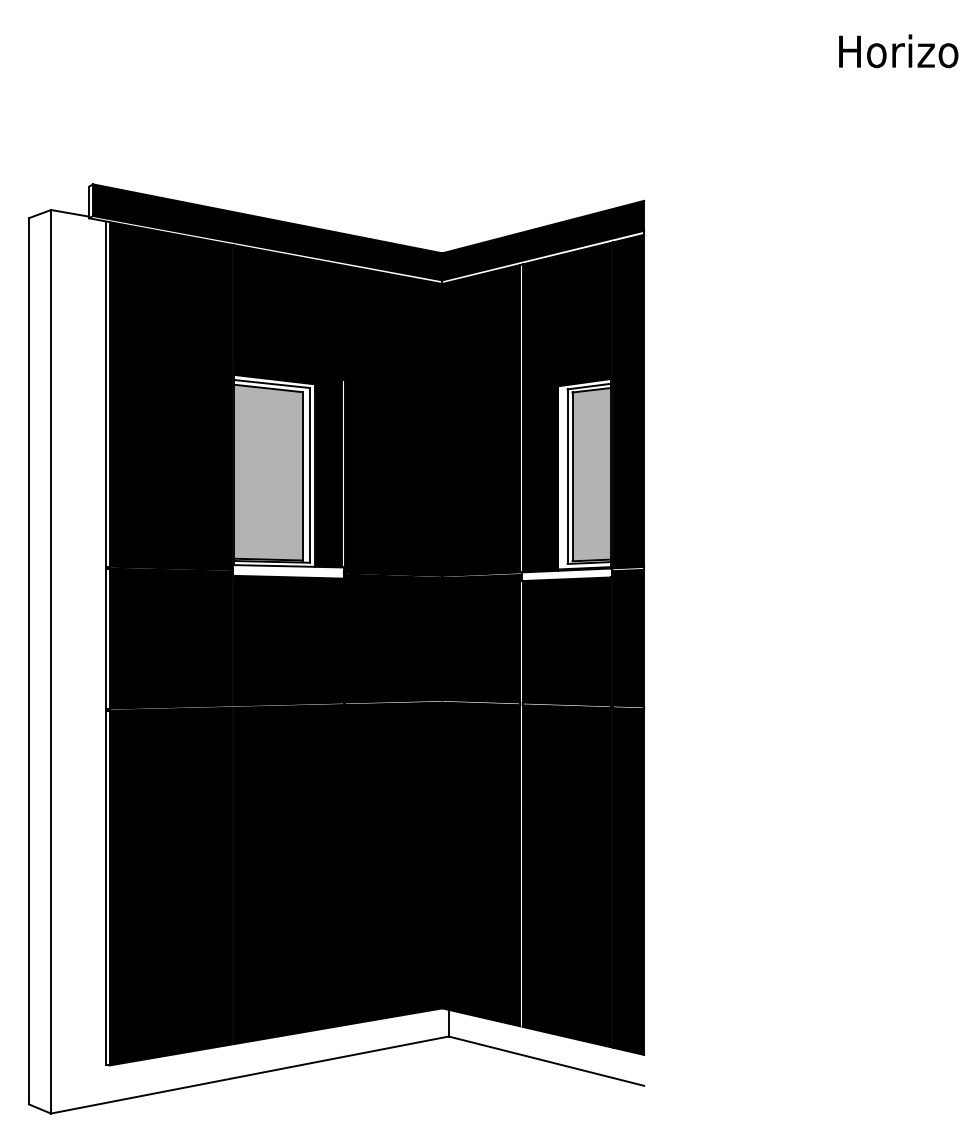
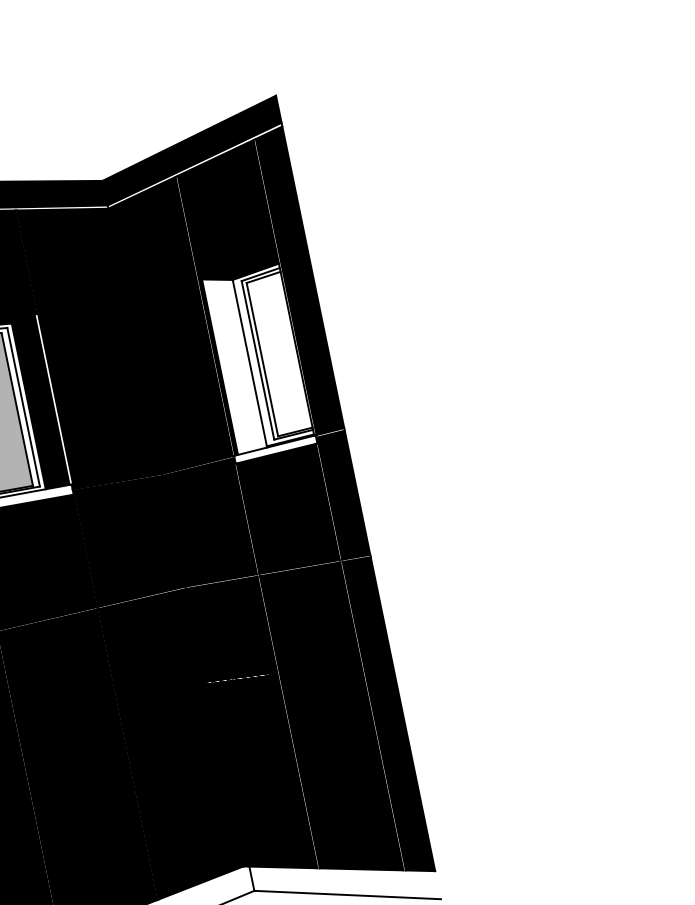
fill: (591, 474) -> (279, 353), removed
fill: (542, 475) -> (234, 363), removed

